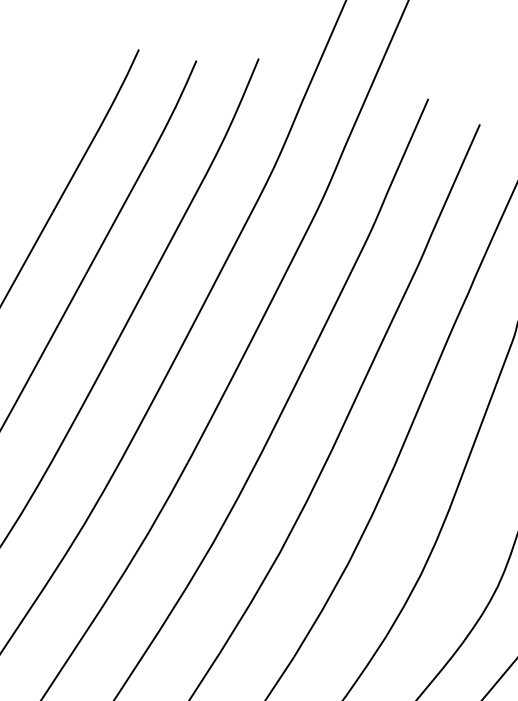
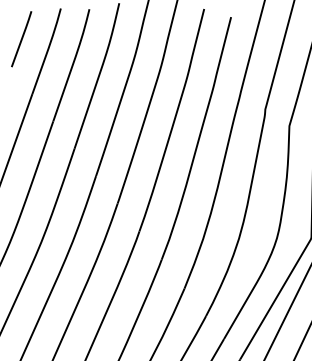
line: (49, 98) -> (21, 39), added

